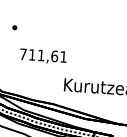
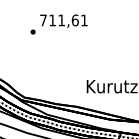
text: (43, 55) -> (63, 20), moved

